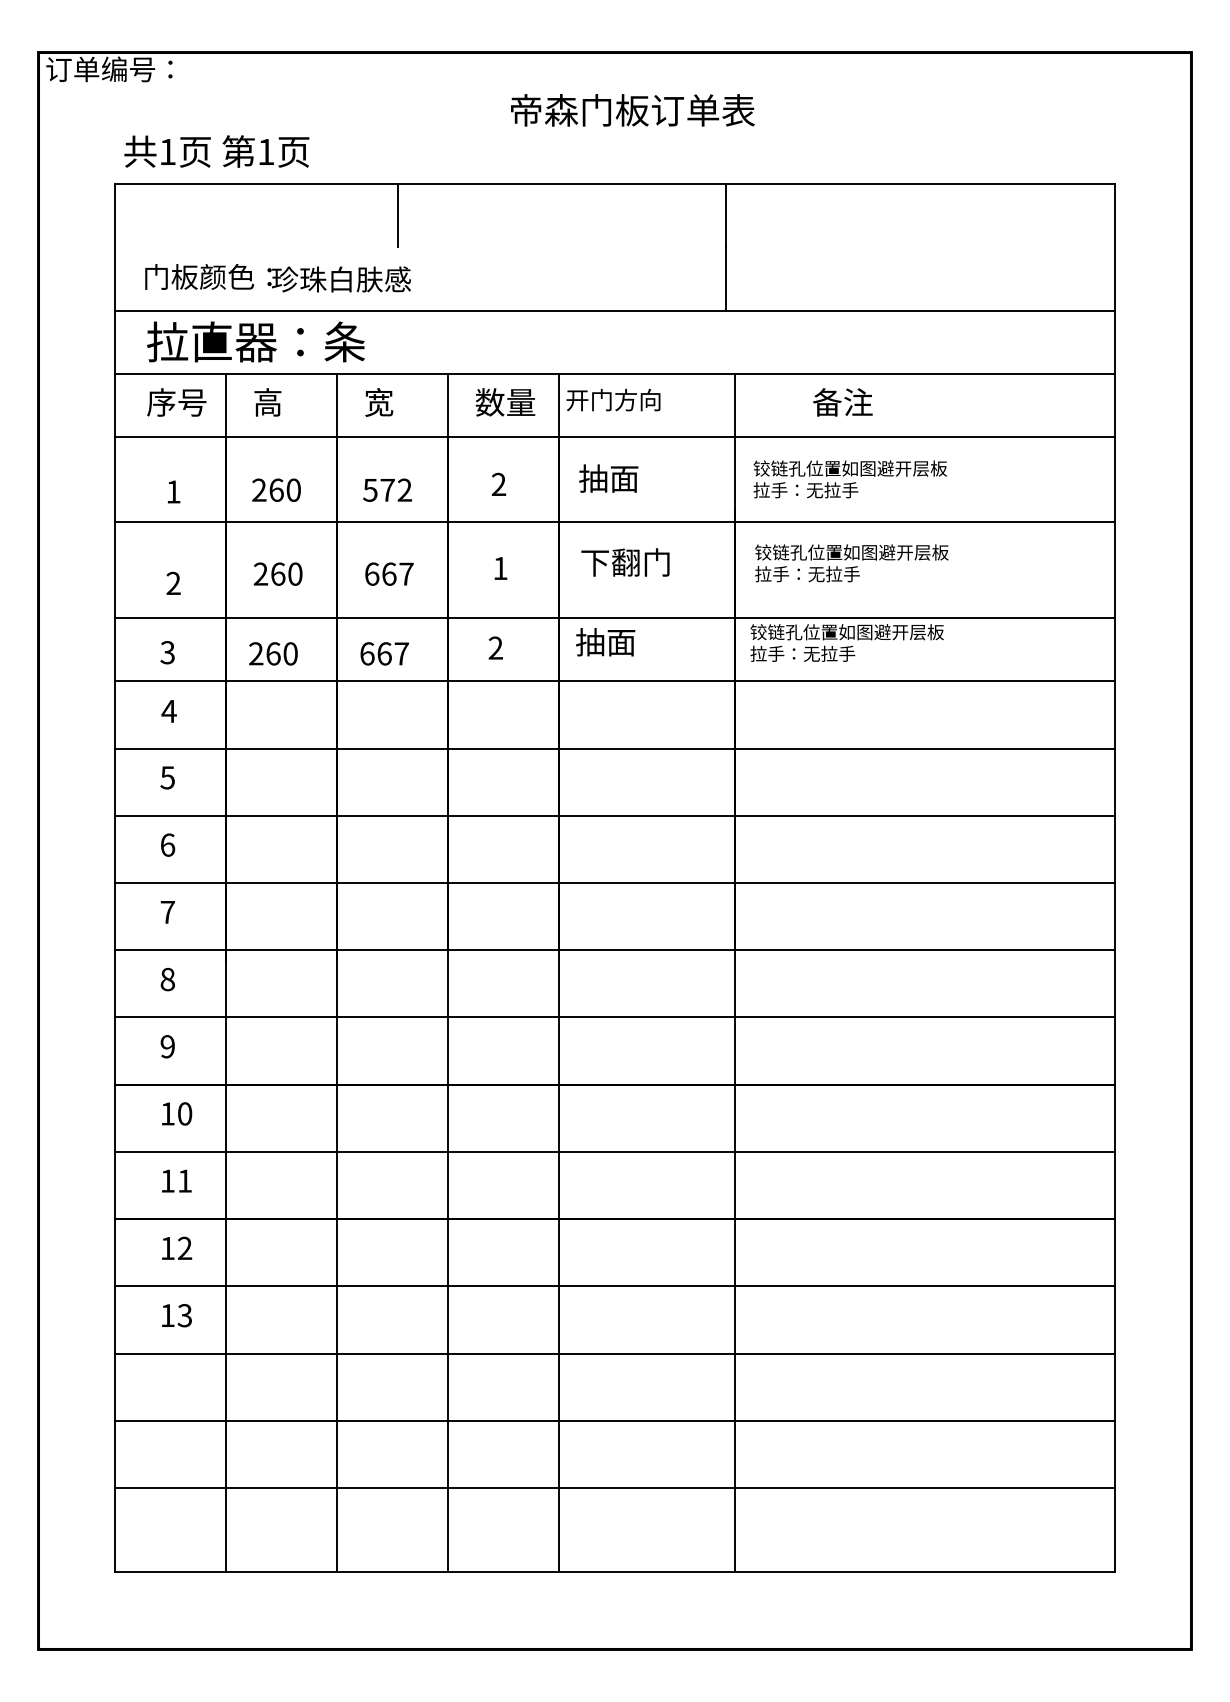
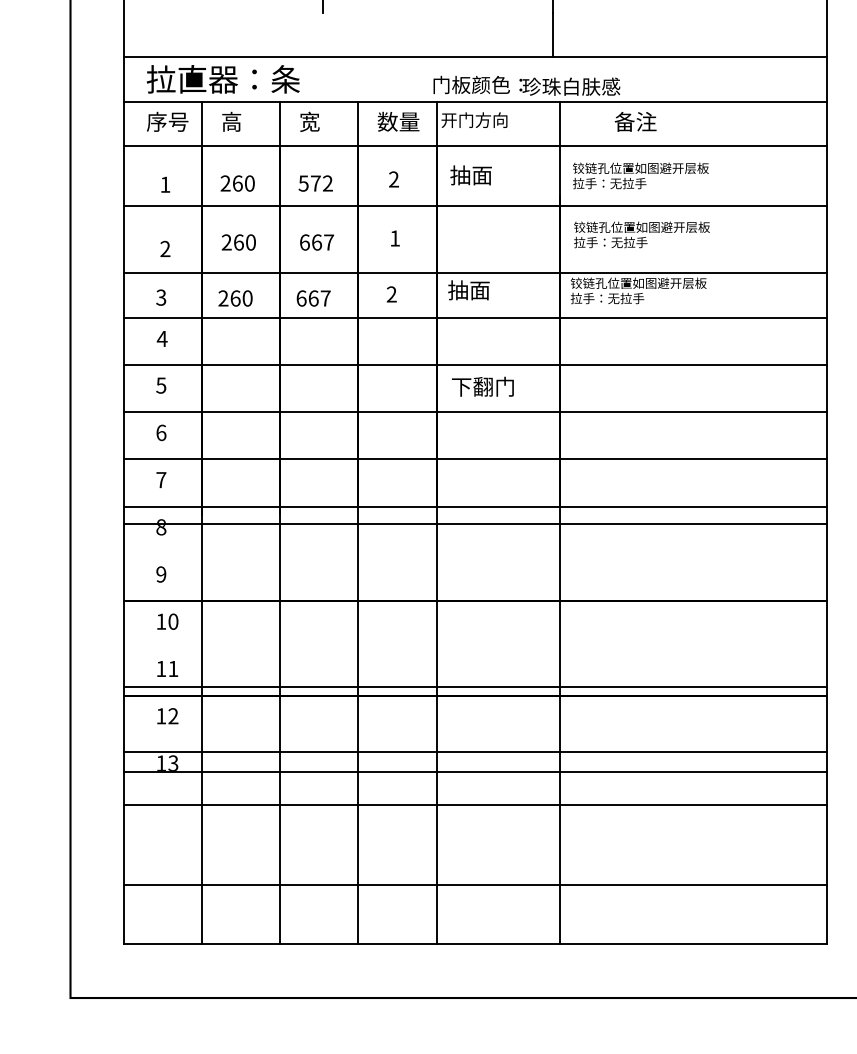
text: (277, 278) -> (526, 86), moved
text: (625, 562) -> (482, 386), moved
line: (614, 1017) -> (475, 523), moved
line: (614, 1151) -> (475, 686), moved
line: (614, 1286) -> (475, 771), moved
line: (614, 1353) -> (475, 752), moved
line: (614, 1420) -> (475, 804), moved

